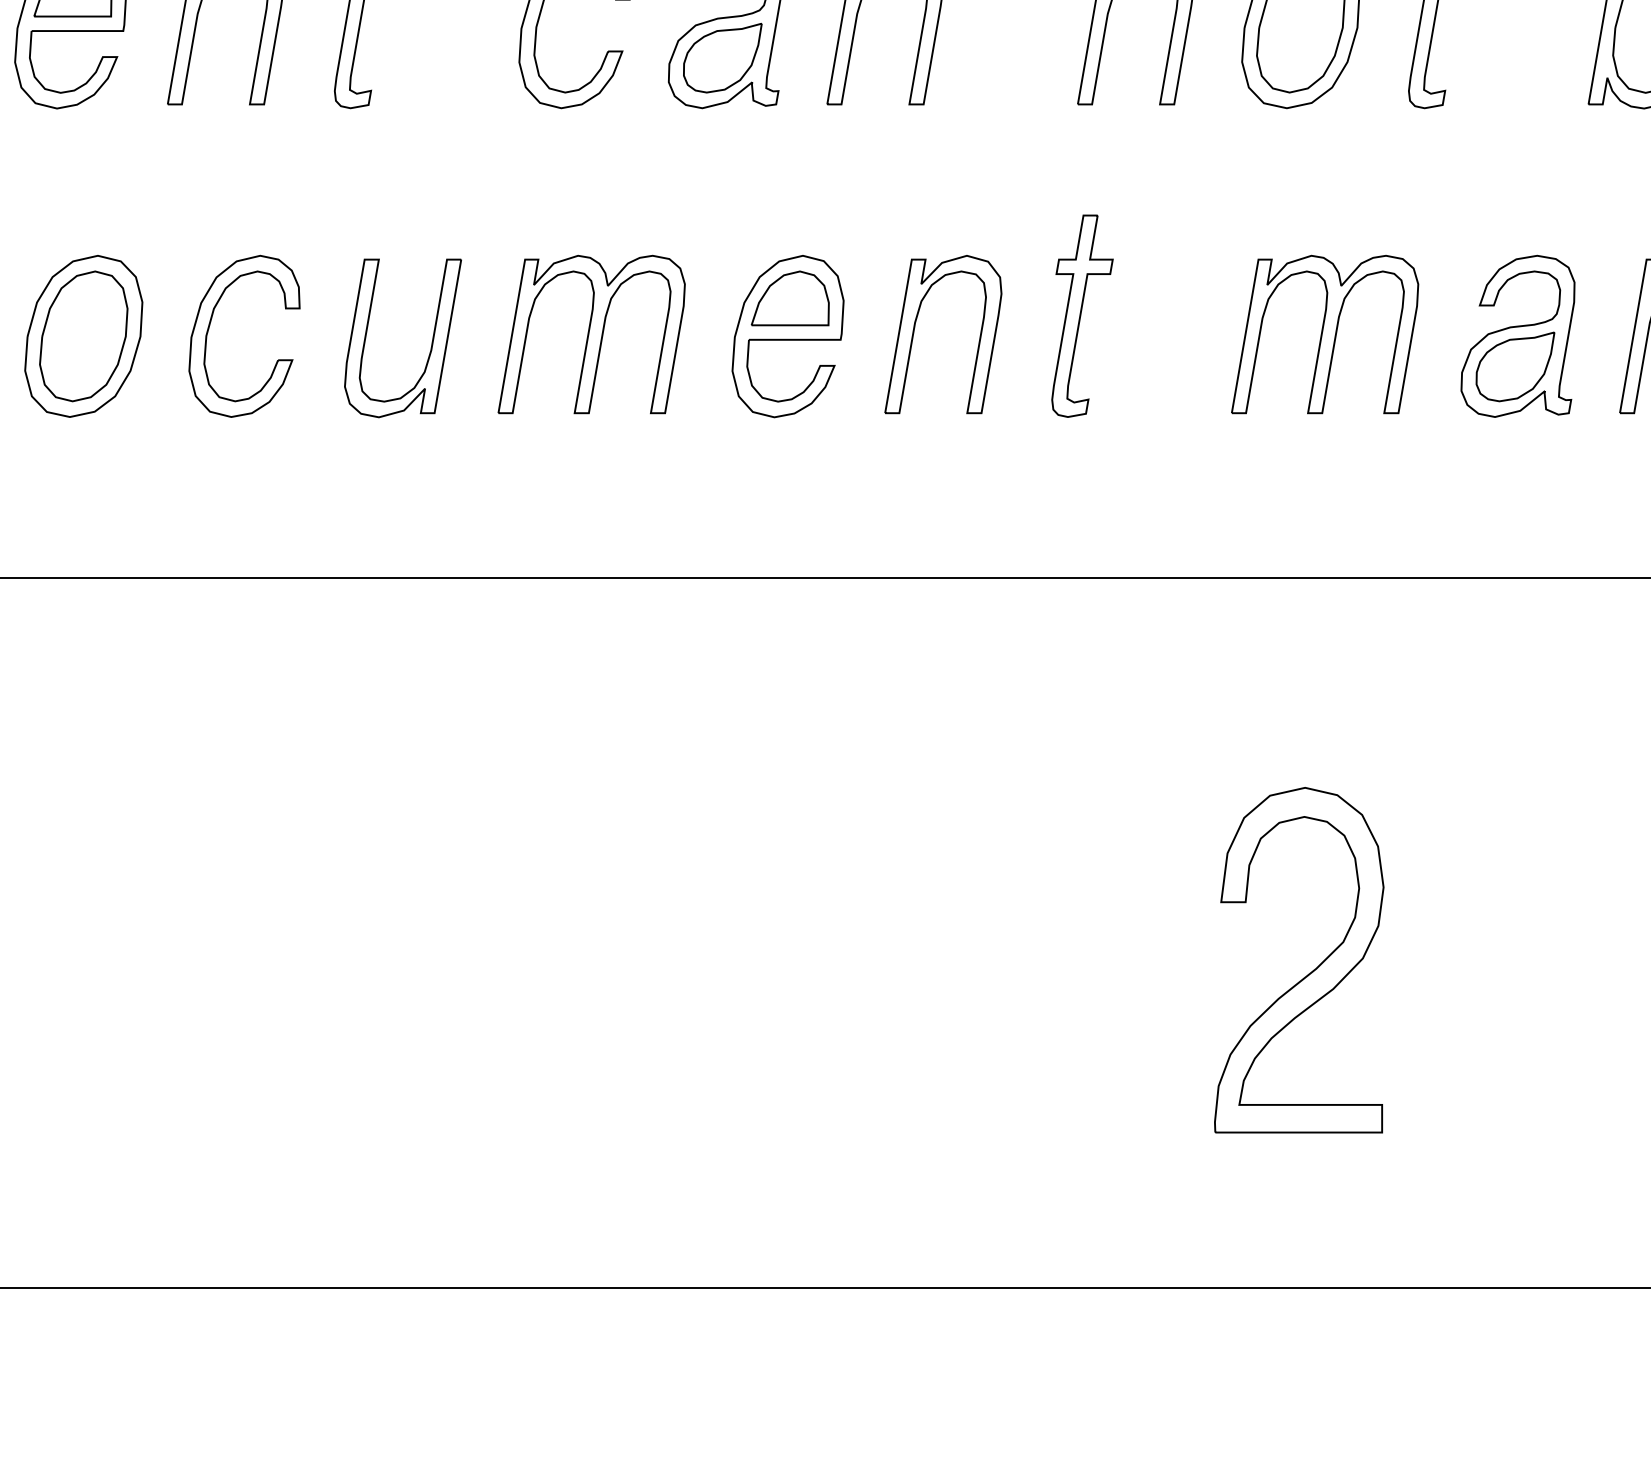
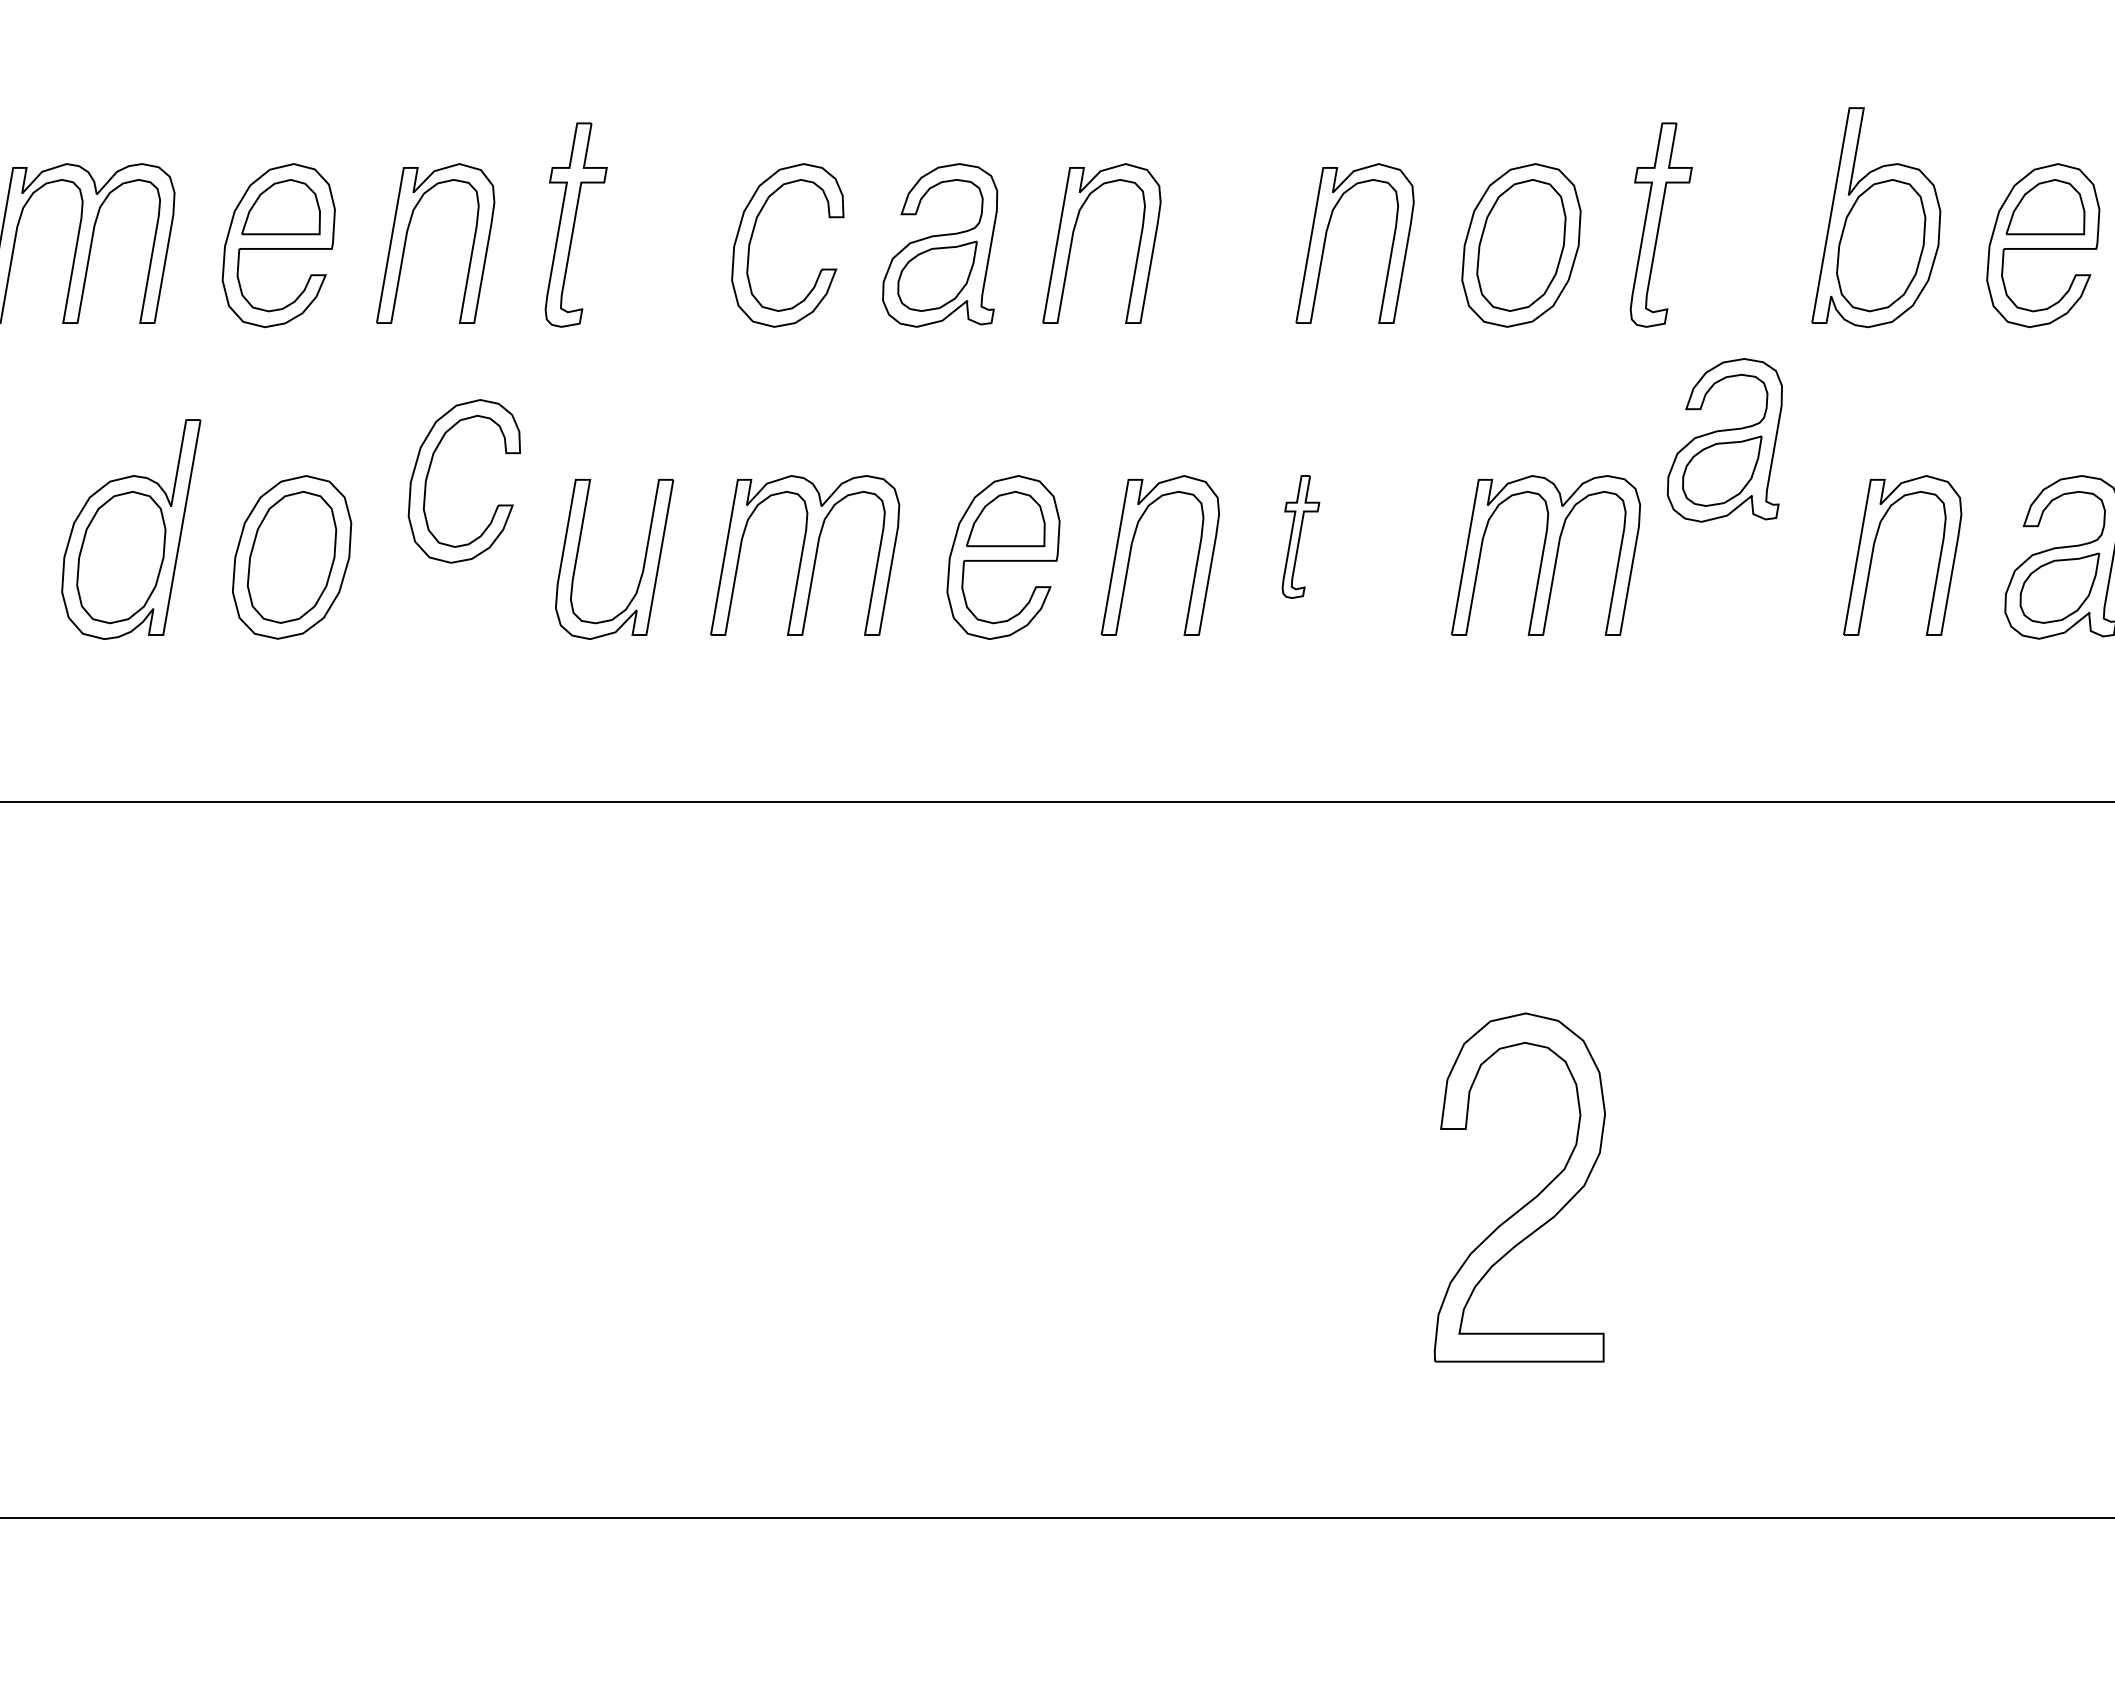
part: (1082, 315) -> (1300, 536), size x0.6
part: (209, 327) -> (429, 472), moved
part: (1517, 336) -> (1724, 440), moved

